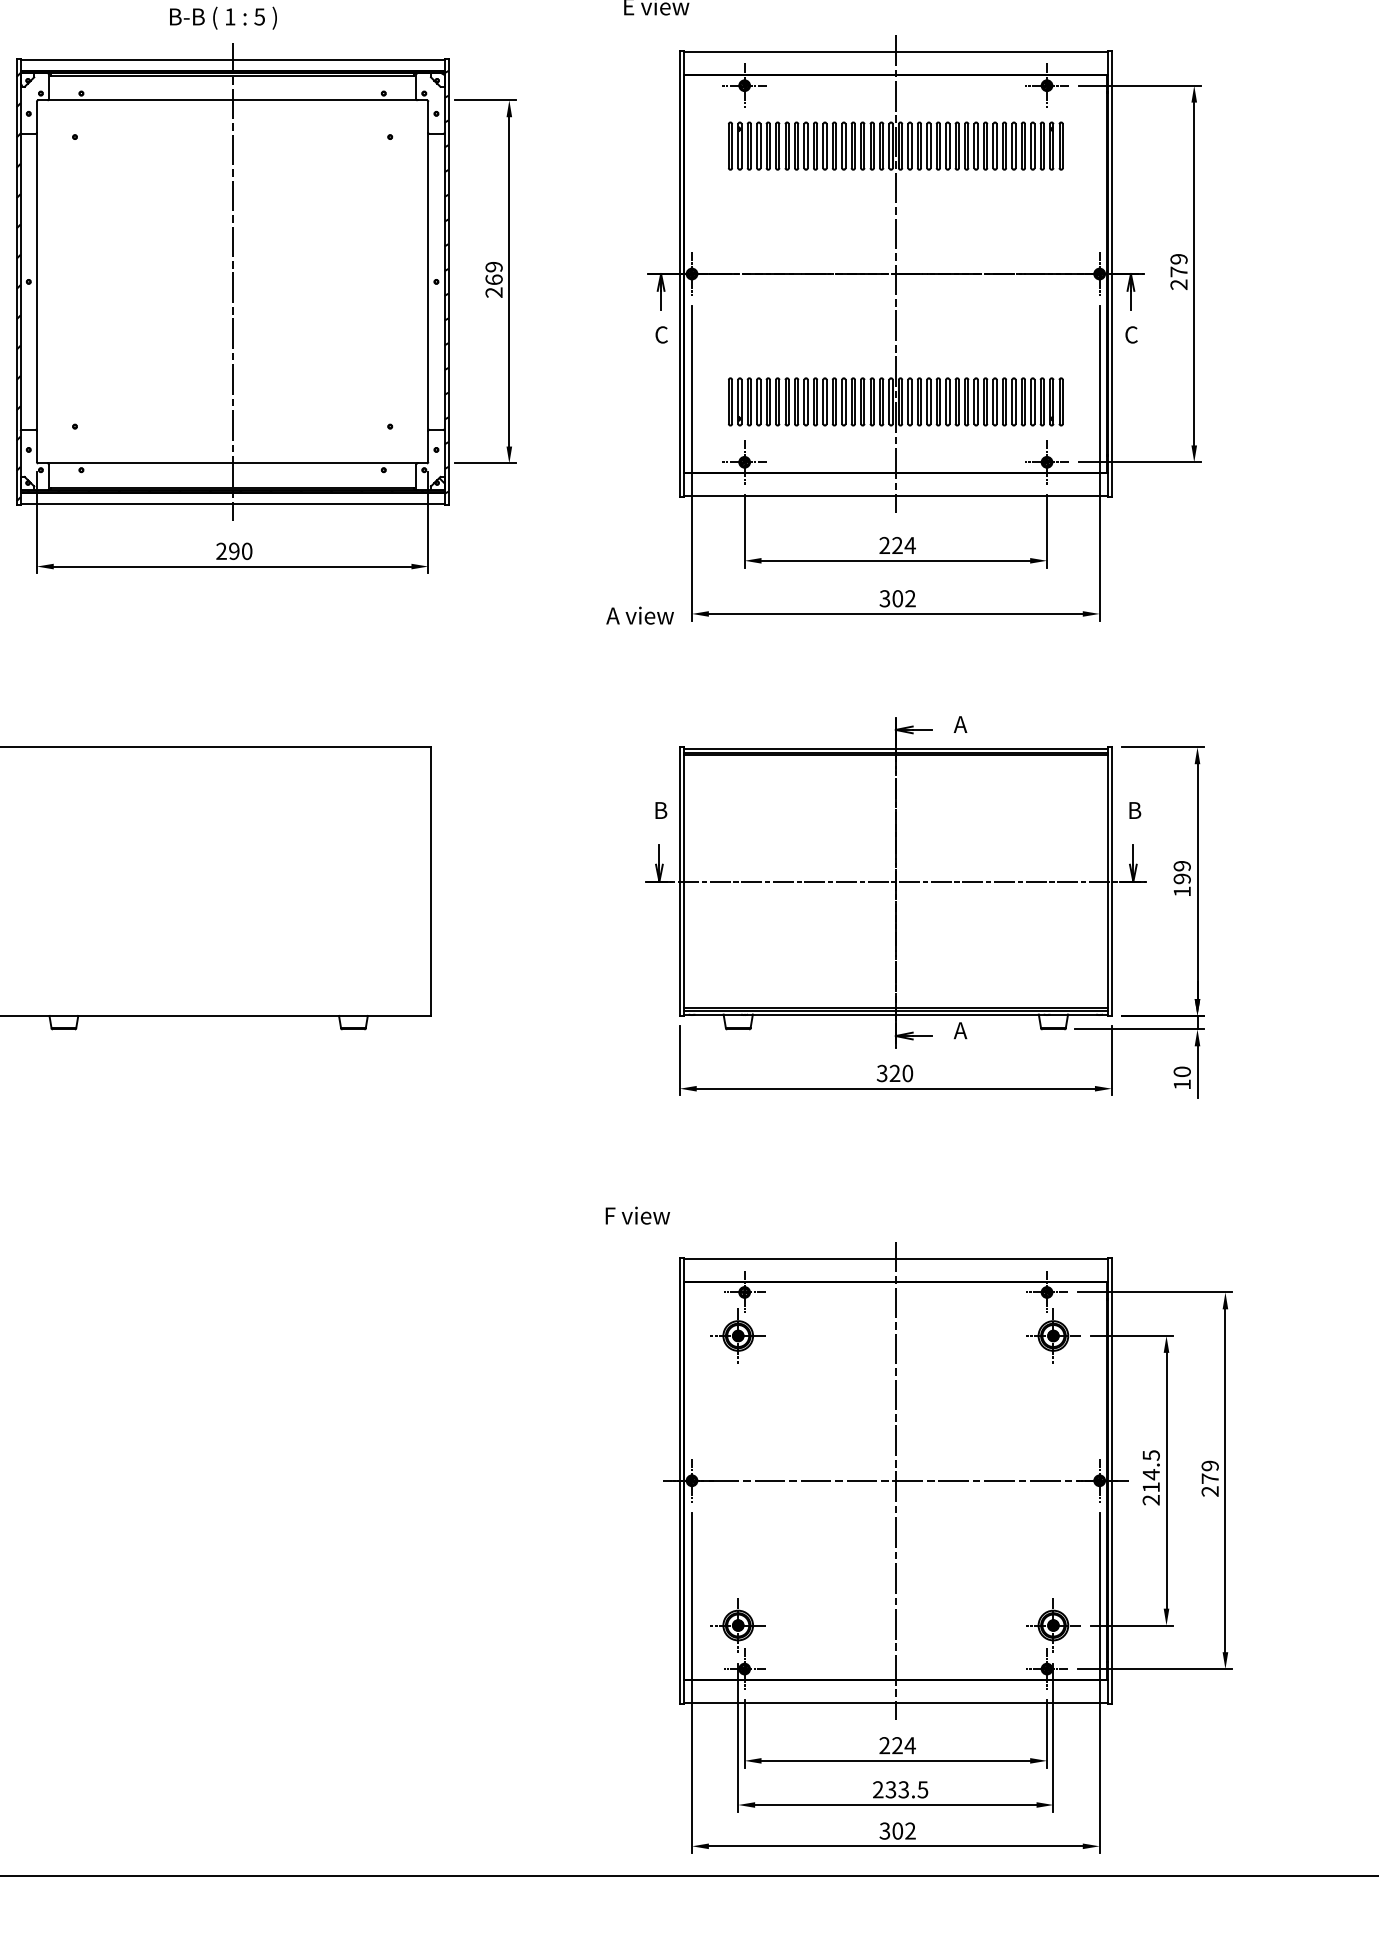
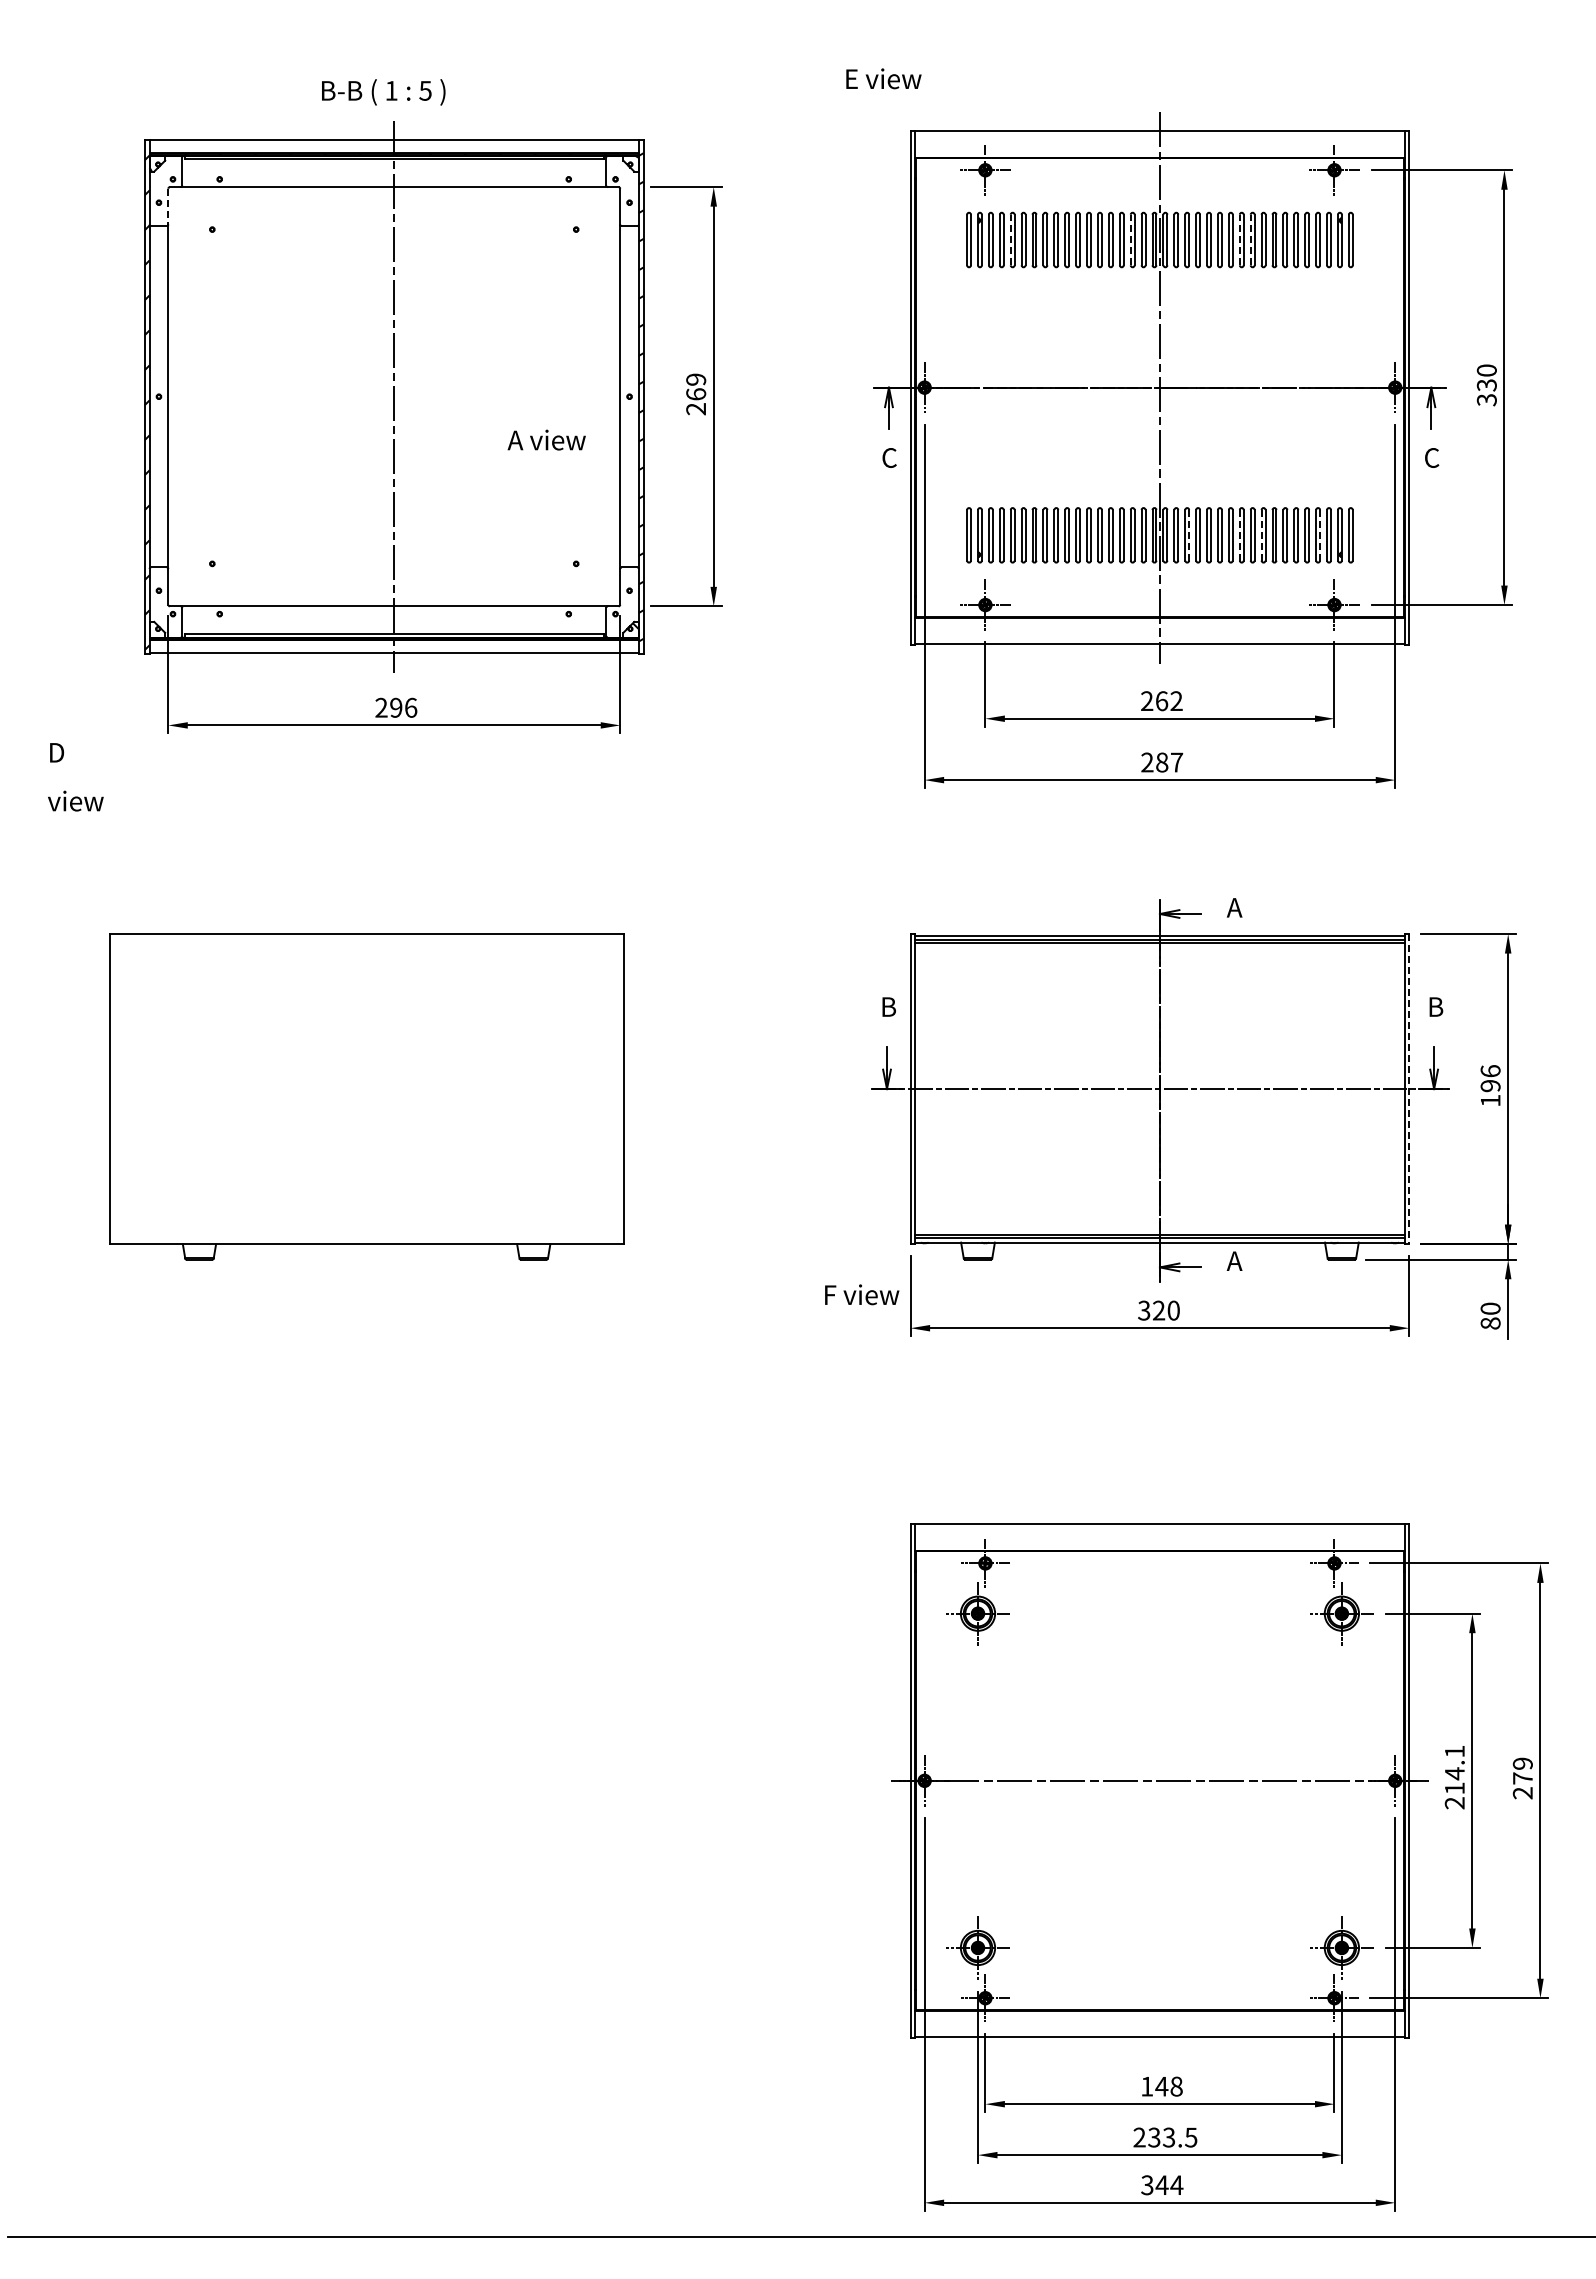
line: (37, 117) -> (168, 206), solid -> dashed
line: (766, 145) -> (1010, 239), solid -> dashed
line: (870, 145) -> (1130, 239), solid -> dashed
line: (964, 145) -> (1239, 239), solid -> dashed
line: (974, 145) -> (1250, 239), solid -> dashed
text: (1178, 272) -> (1486, 385), 279 -> 330
line: (964, 401) -> (1239, 534), solid -> dashed
line: (983, 401) -> (1261, 534), solid -> dashed
line: (921, 402) -> (1189, 535), solid -> dashed
line: (1034, 402) -> (1320, 535), solid -> dashed
text: (904, 545) -> (1169, 701), 224 -> 262
text: (247, 551) -> (411, 707), 290 -> 296
text: (898, 598) -> (1162, 762), 302 -> 287
text: (639, 615) -> (546, 439), moved
text: (1182, 866) -> (1490, 1071), 199 -> 196
line: (1112, 881) -> (1409, 1089), solid -> dashed
text: (1182, 1084) -> (1490, 1323), 10 -> 80
text: (638, 1215) -> (862, 1294), moved
text: (1150, 1455) -> (1454, 1751), 214.5 -> 214.1
line: (895, 1480) -> (1159, 1780), removed
text: (898, 1745) -> (1162, 2086), 224 -> 148
text: (904, 1831) -> (1169, 2185), 302 -> 344

